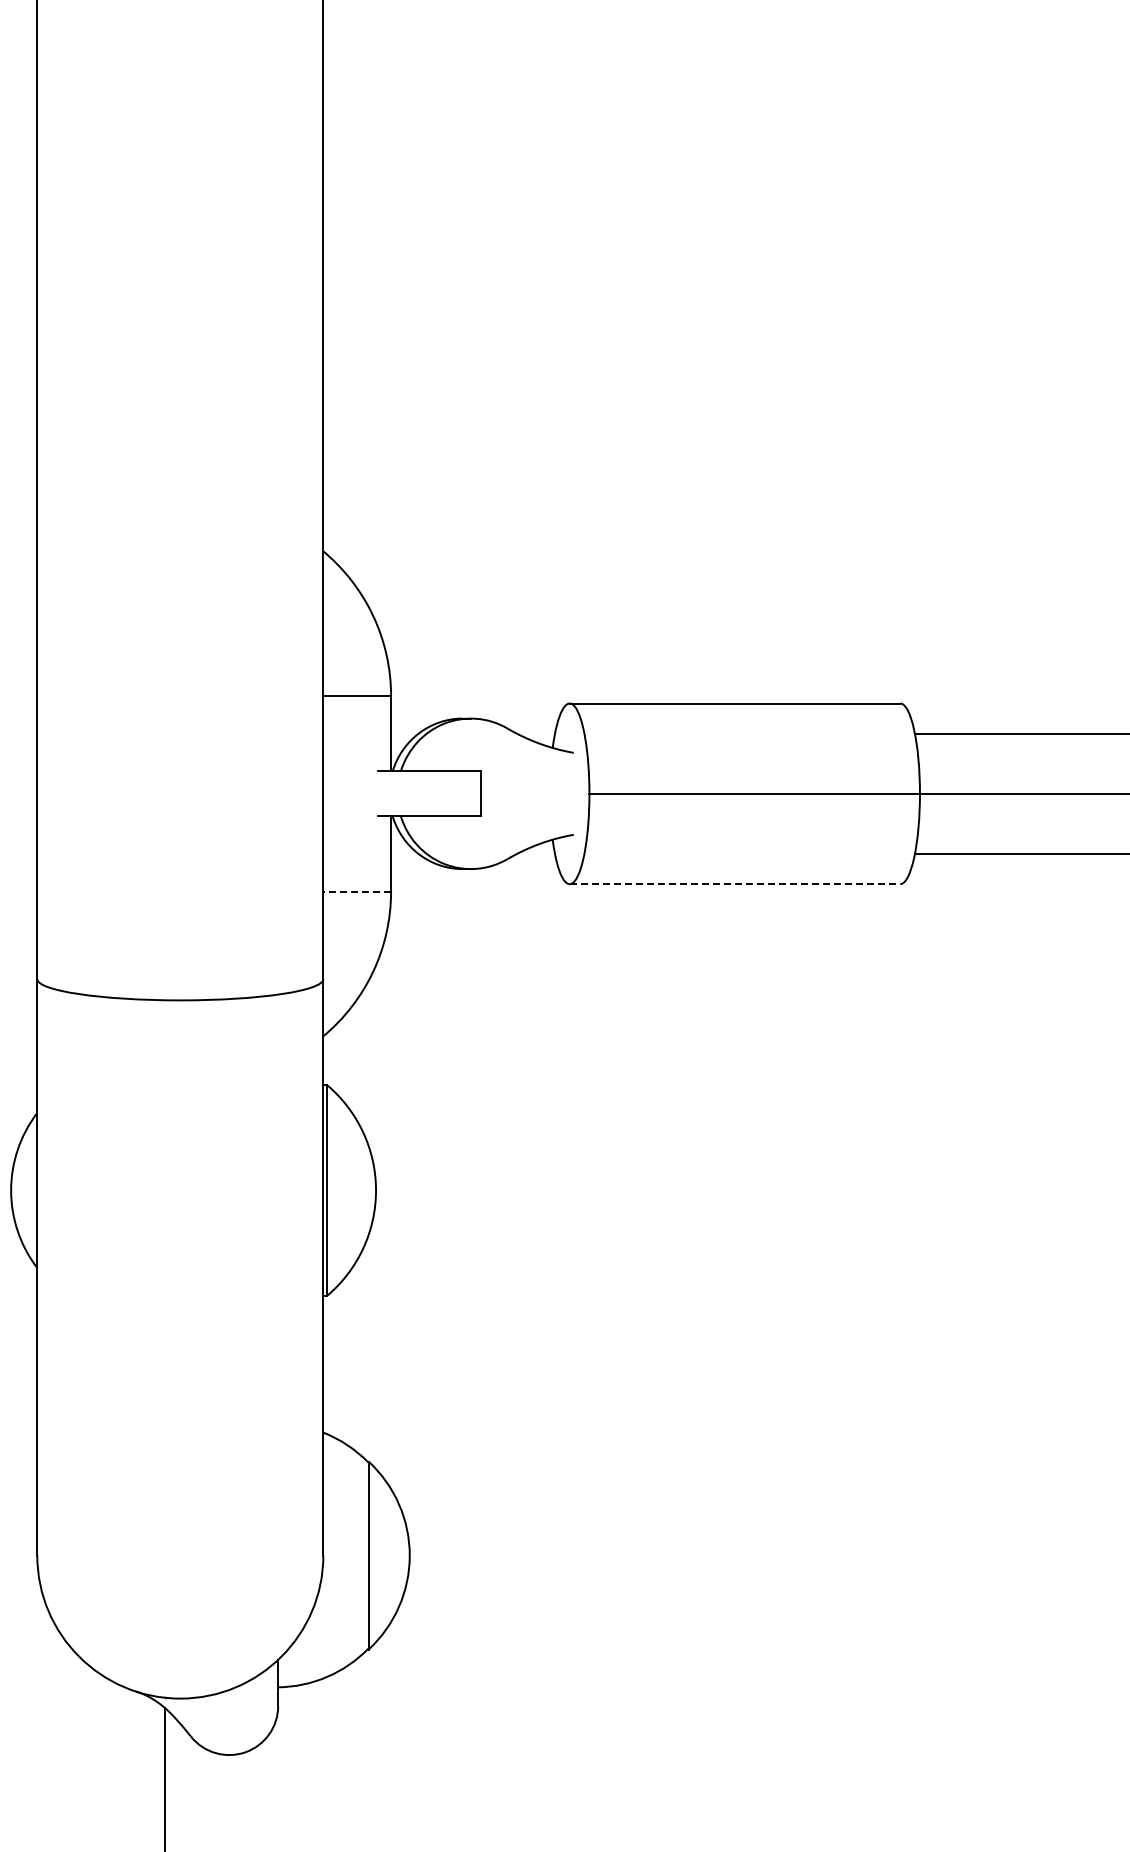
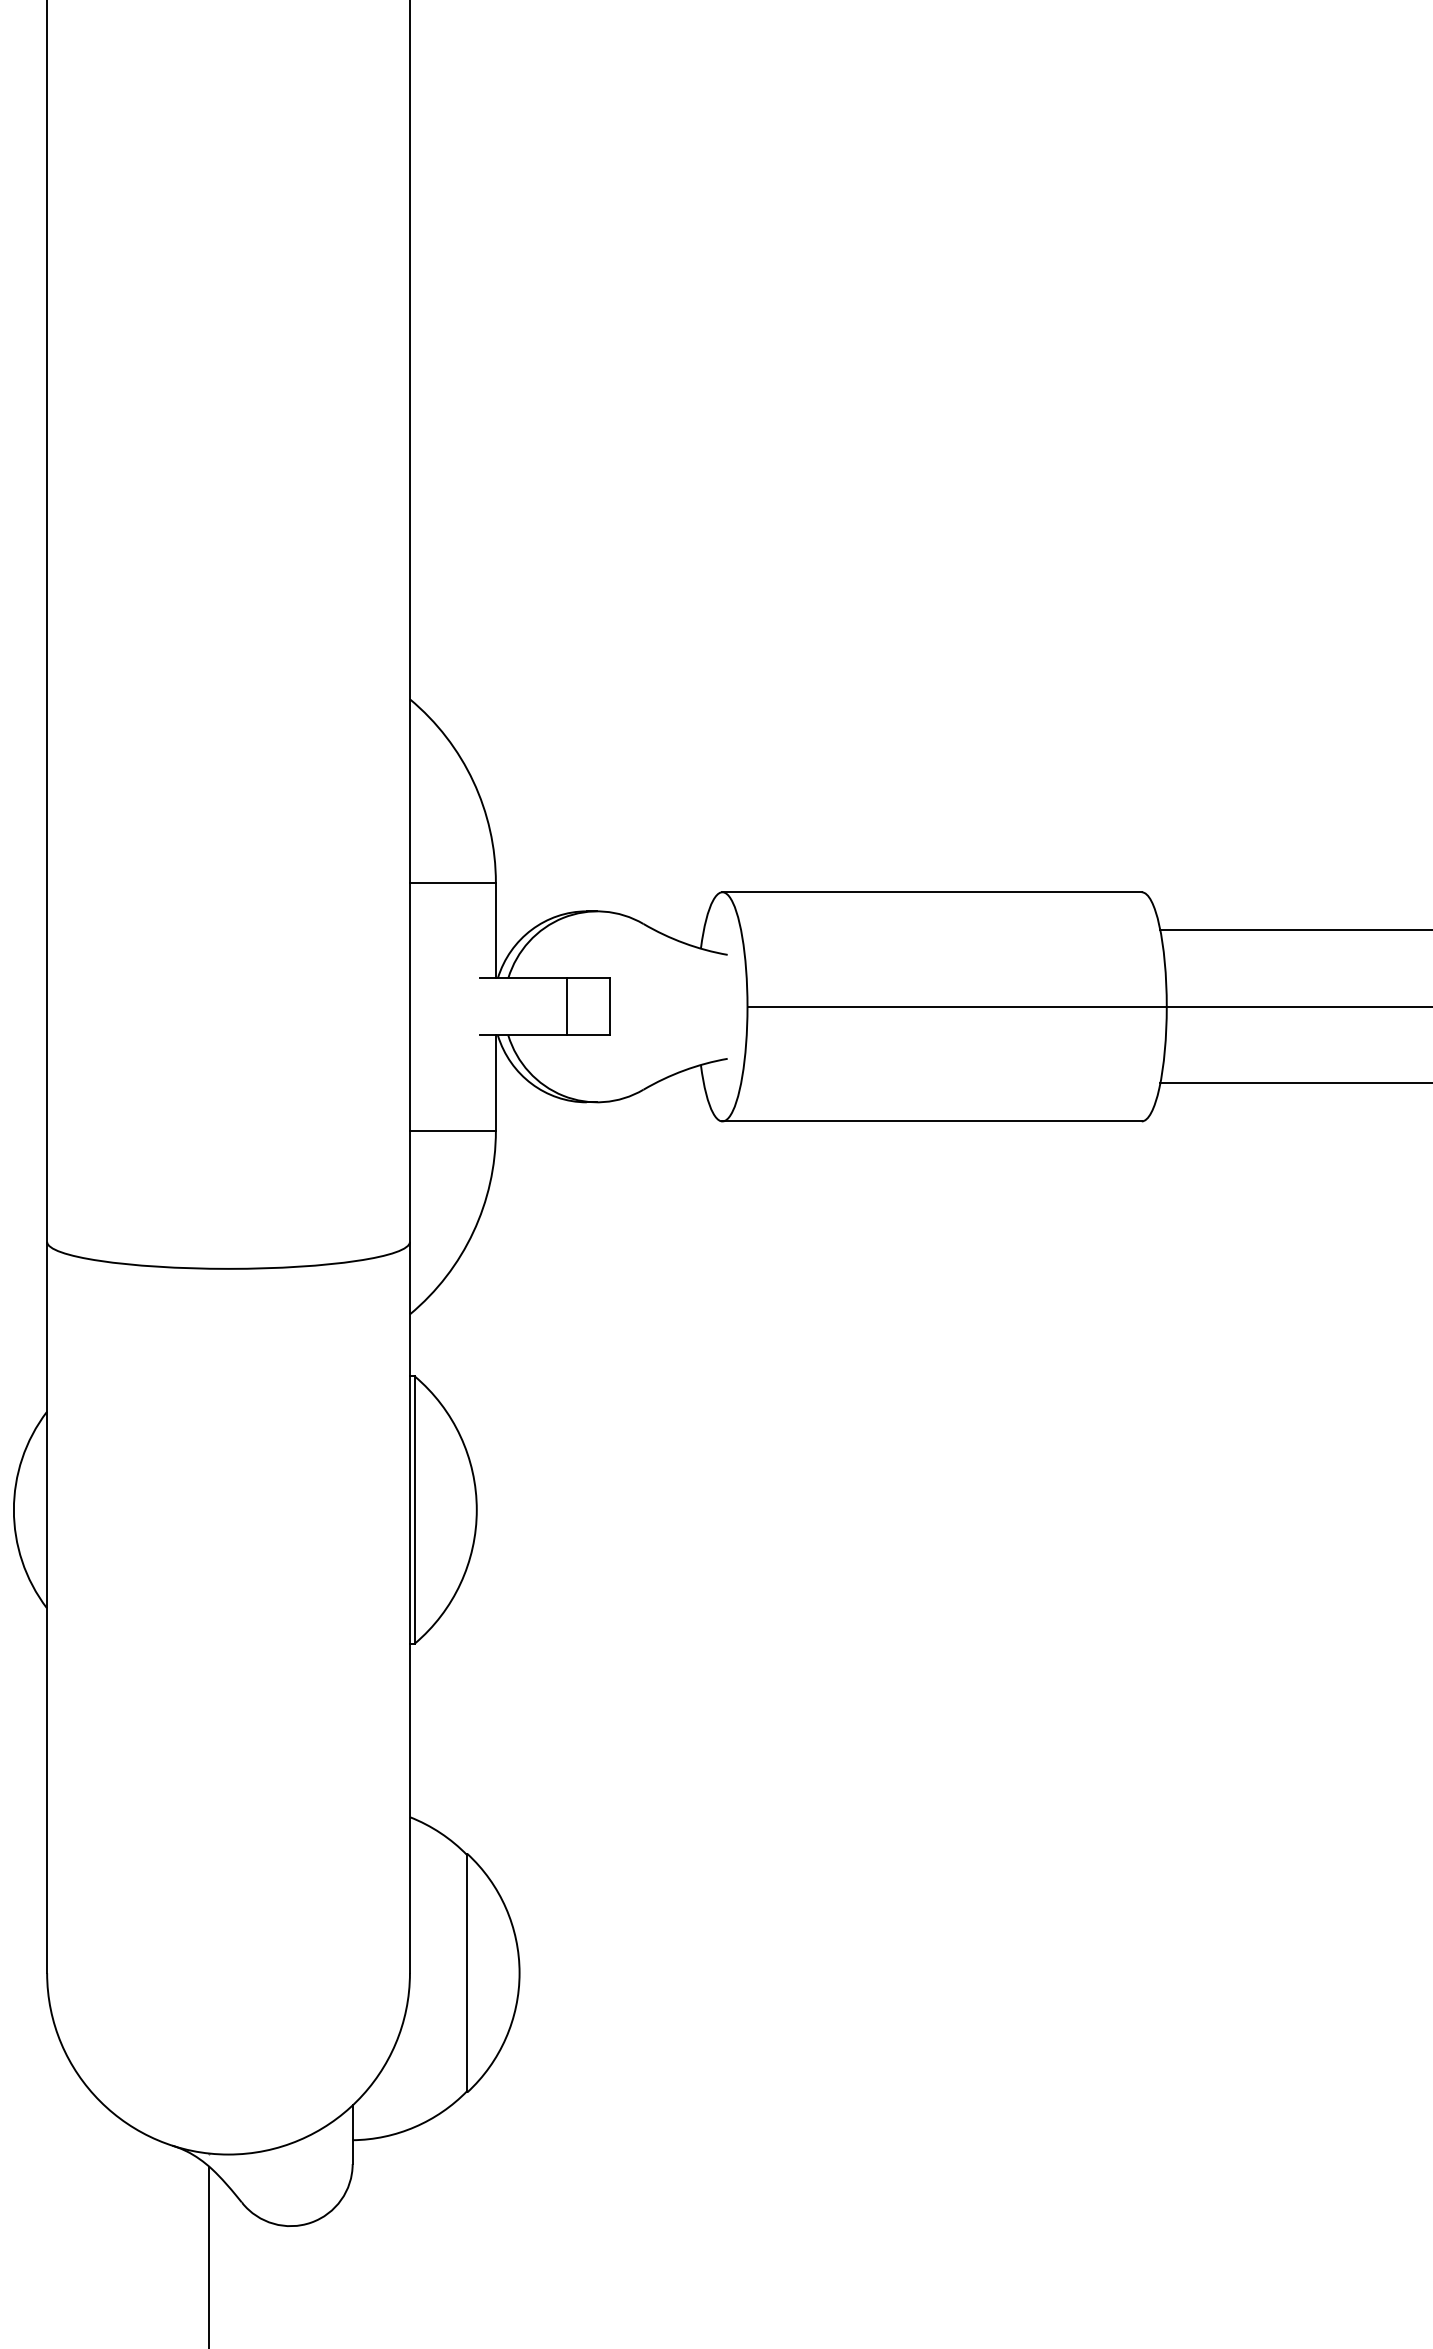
line: (447, 793) -> (567, 1006), added
line: (735, 884) -> (932, 1121), dashed -> solid
line: (357, 891) -> (453, 1130), dashed -> solid

